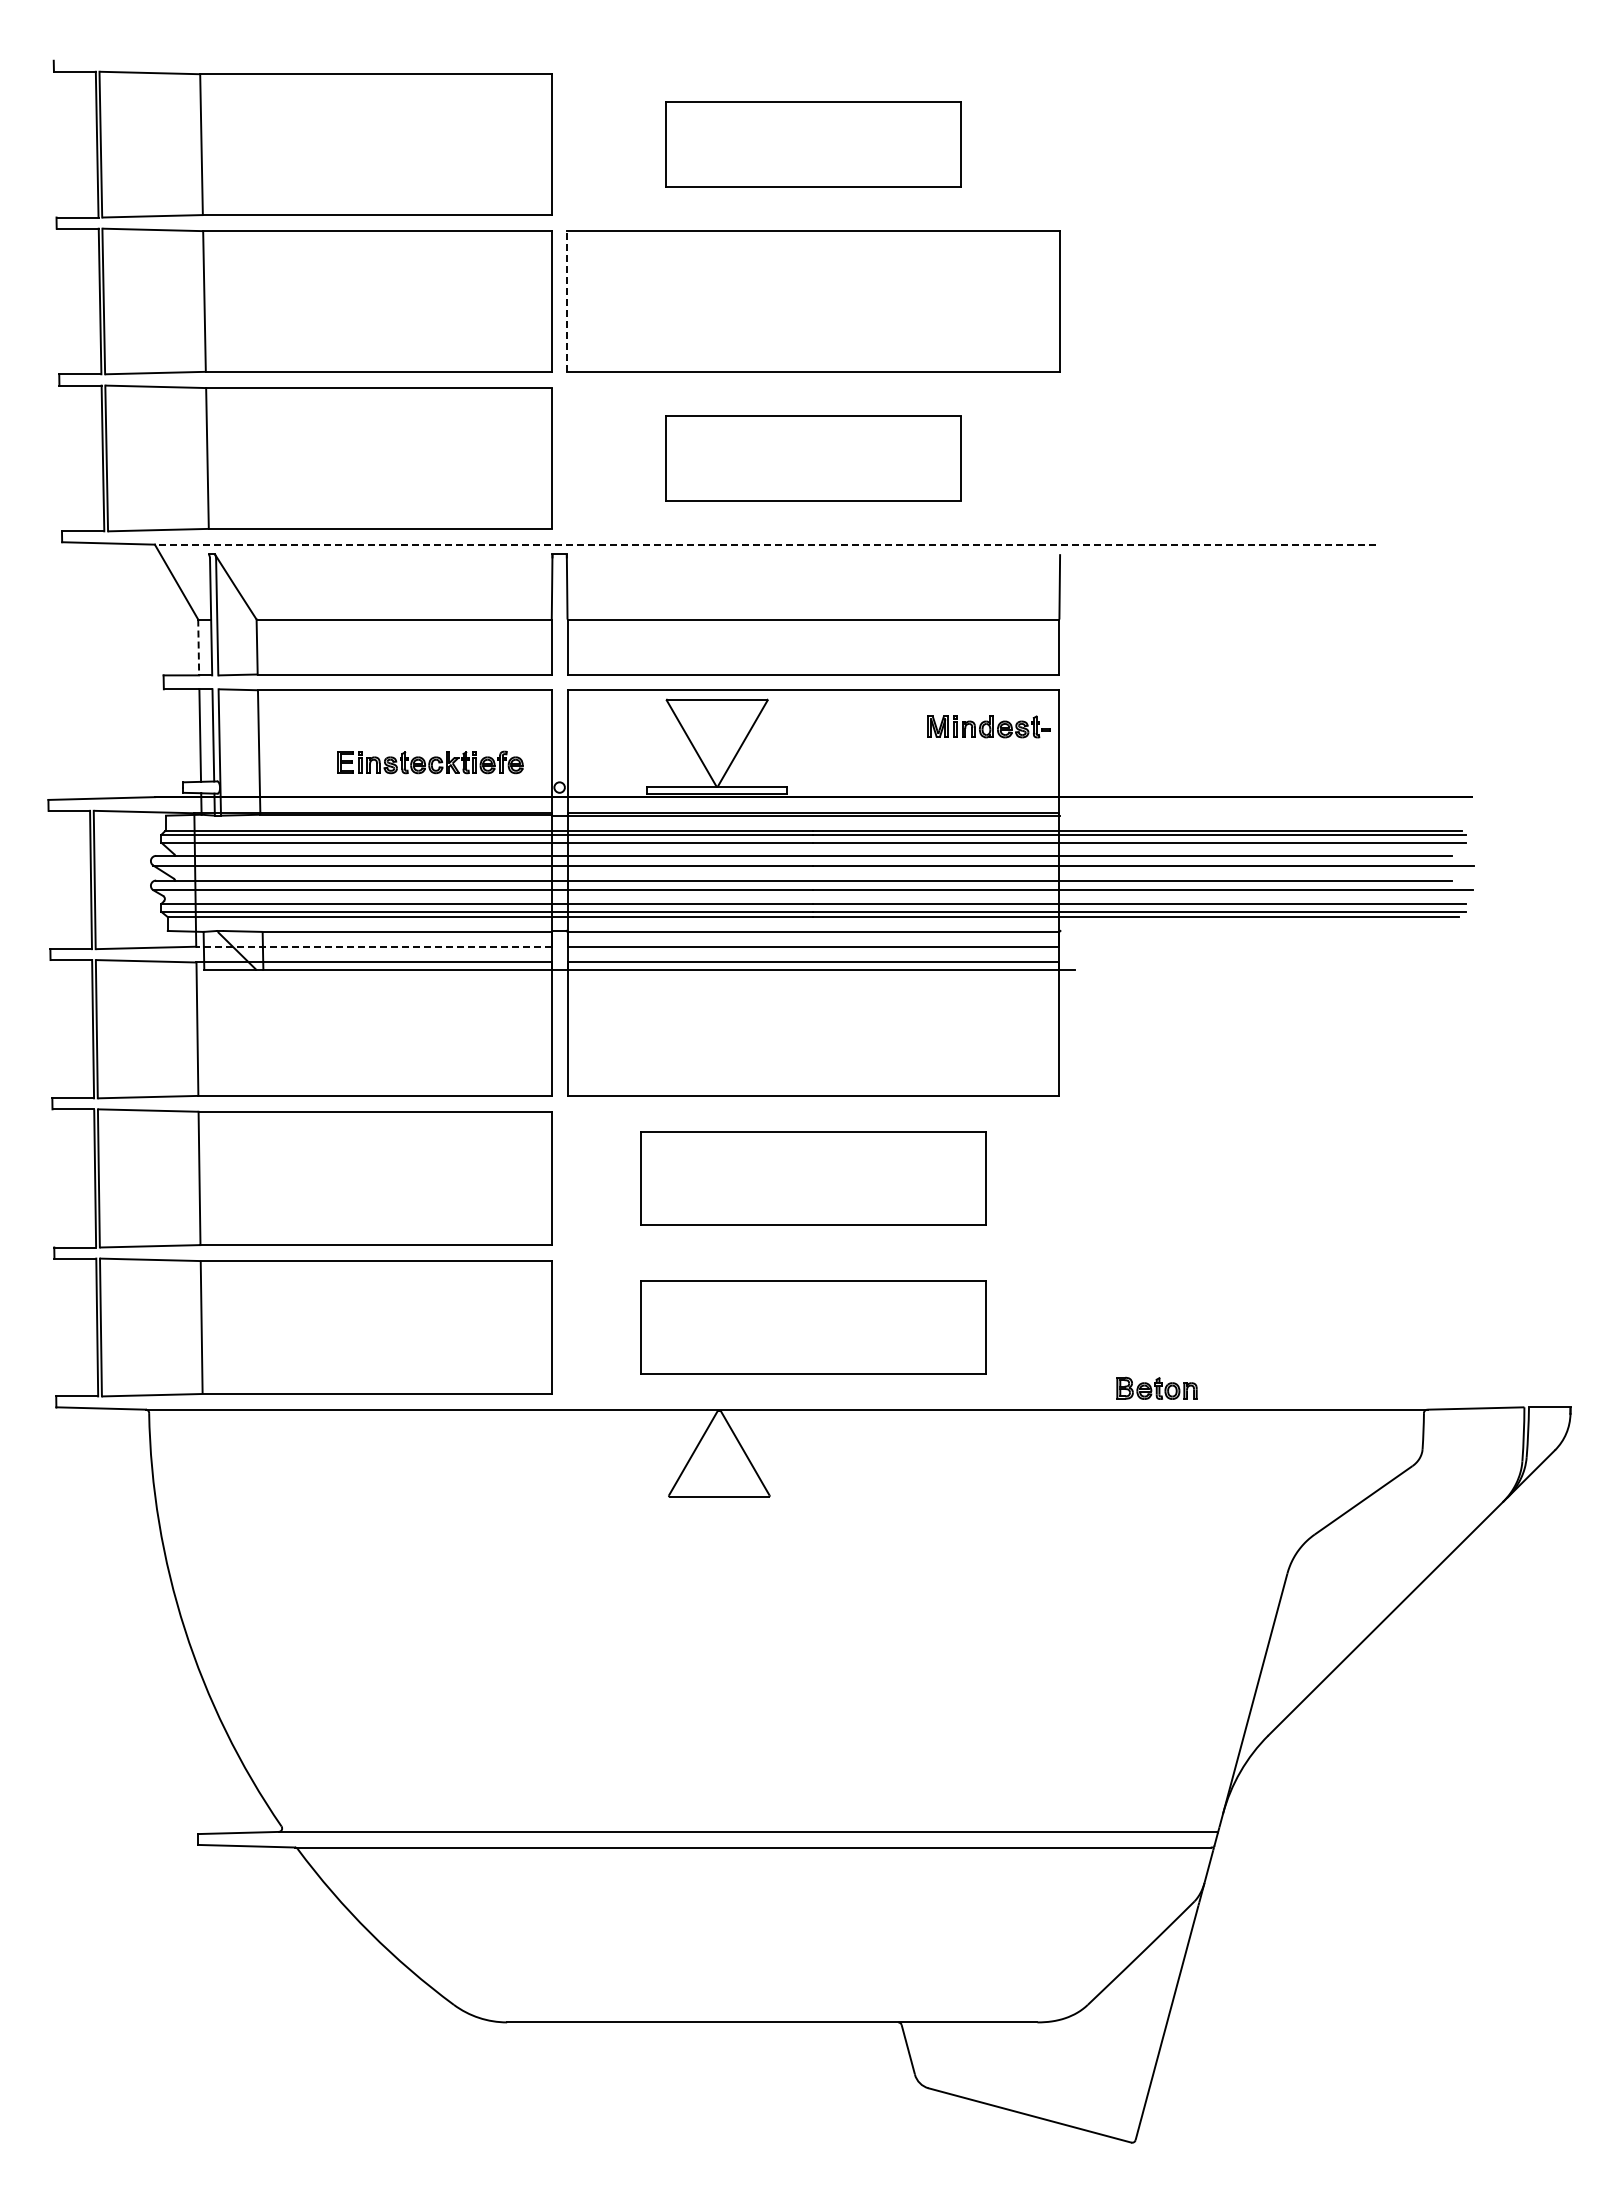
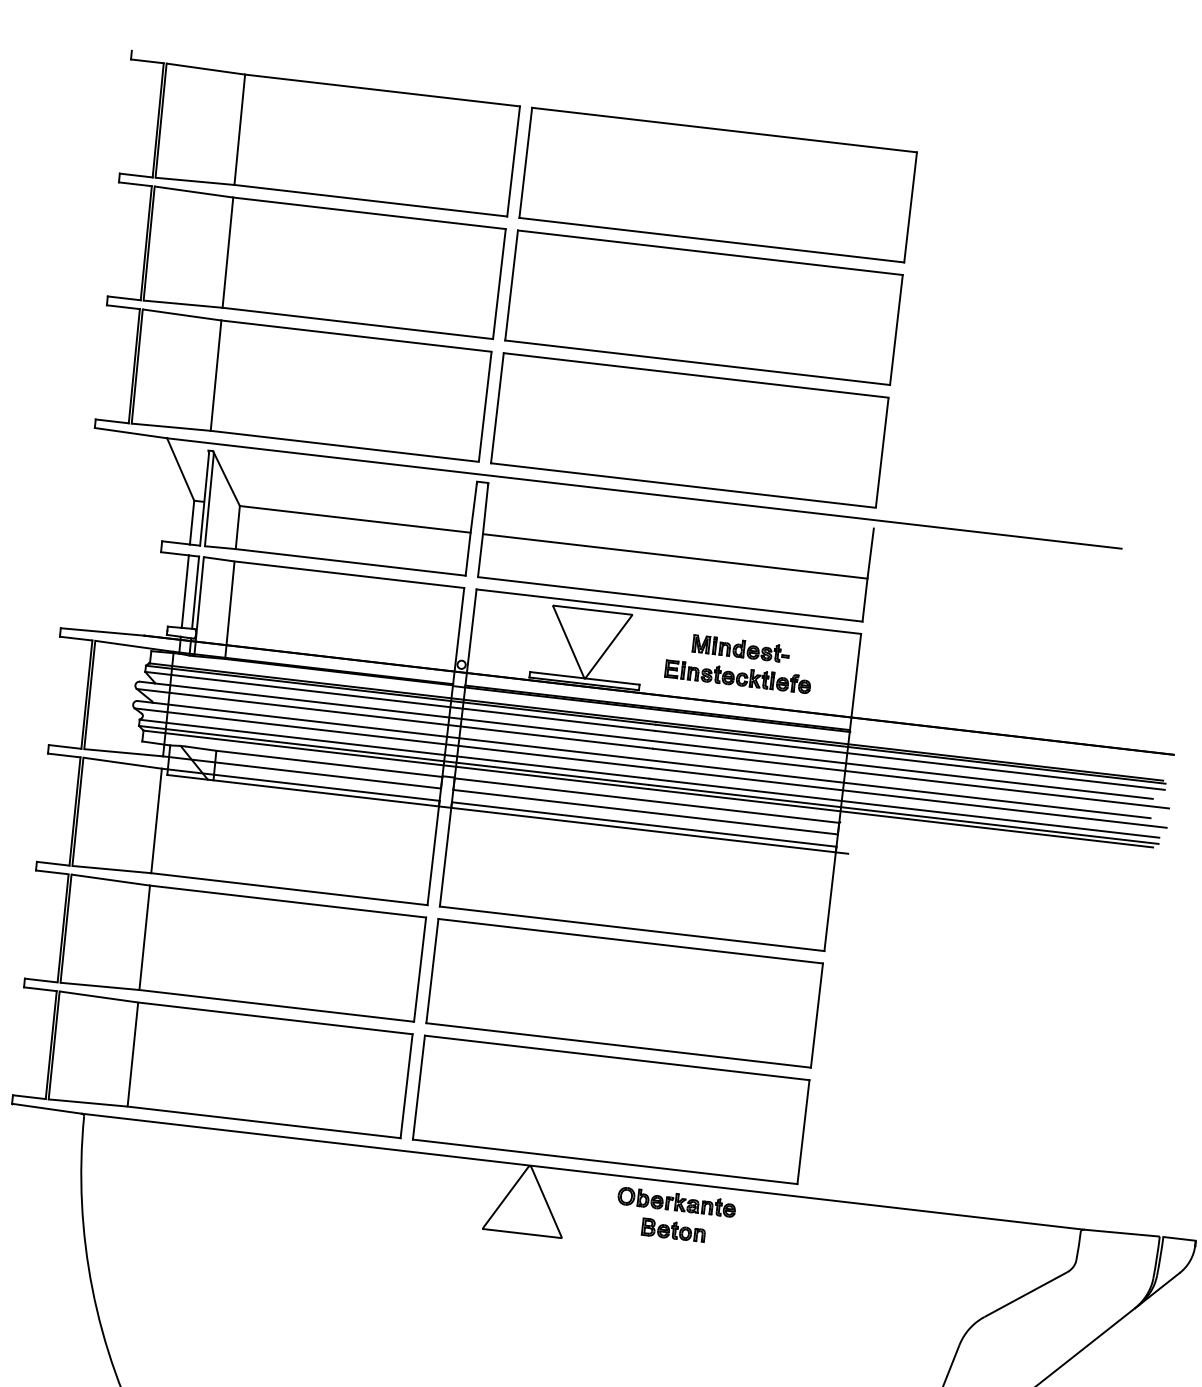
part: (813, 144) -> (718, 185), size x1.67
line: (567, 300) -> (511, 284), dashed -> solid
part: (813, 458) -> (689, 430), size x1.67
line: (764, 544) -> (643, 493), dashed -> solid
line: (198, 647) -> (191, 522), dashed -> solid
part: (988, 726) -> (740, 648), moved
part: (430, 762) -> (738, 676), moved
line: (374, 946) -> (302, 772), dashed -> solid
part: (813, 1178) -> (624, 993), size x1.43
part: (813, 1327) -> (611, 1109), size x1.43
part: (1156, 1387) -> (673, 1229), moved
part: (909, 1434) -> (676, 1202), added

